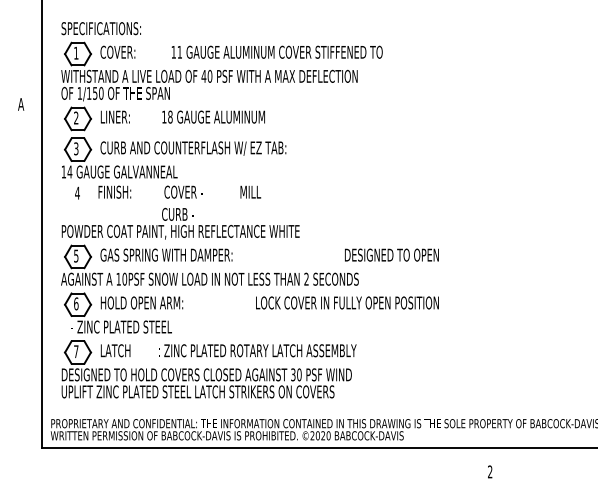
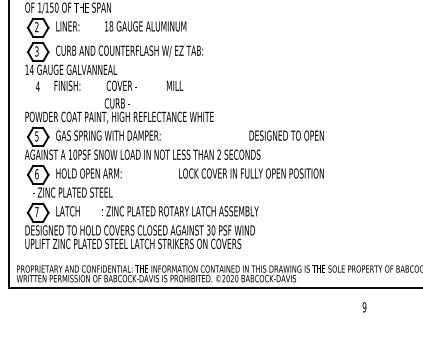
text: (489, 471) -> (363, 306), 2 -> 9

